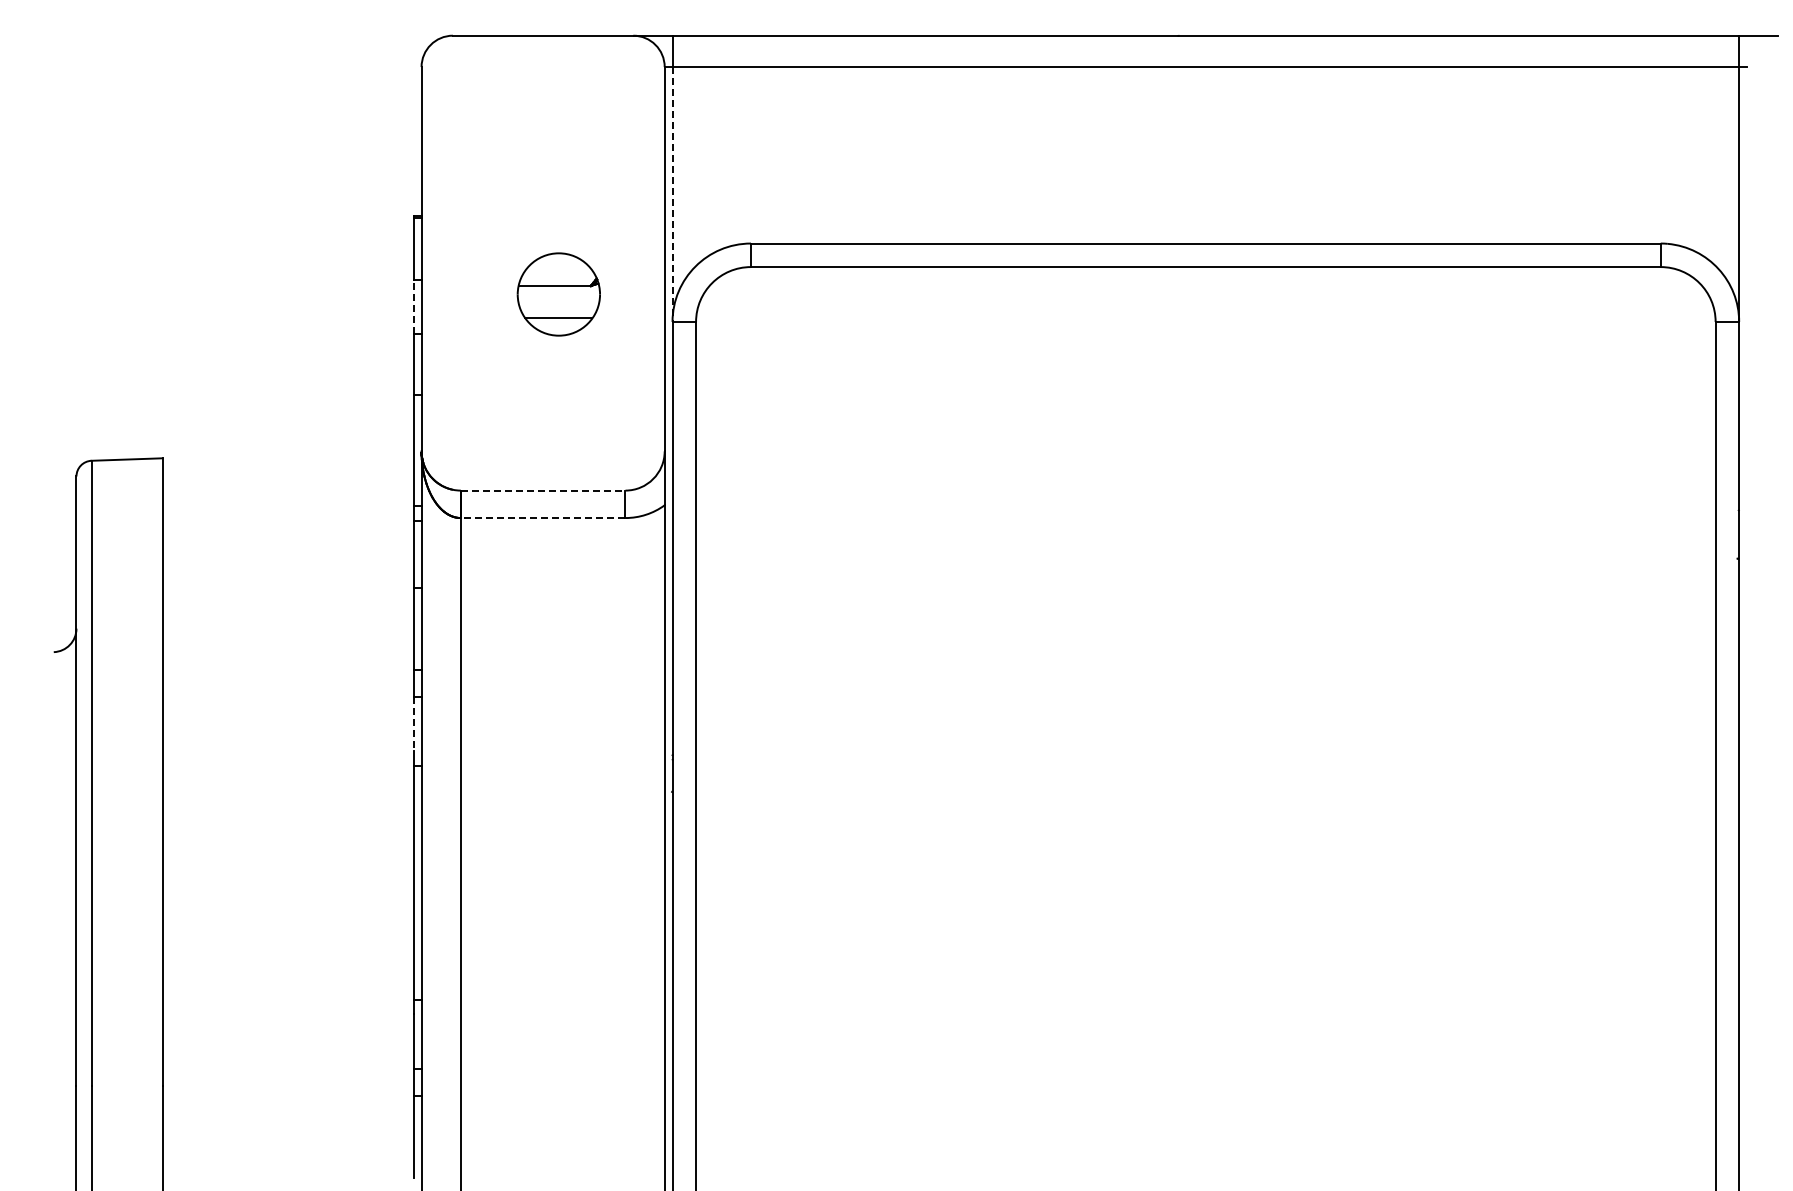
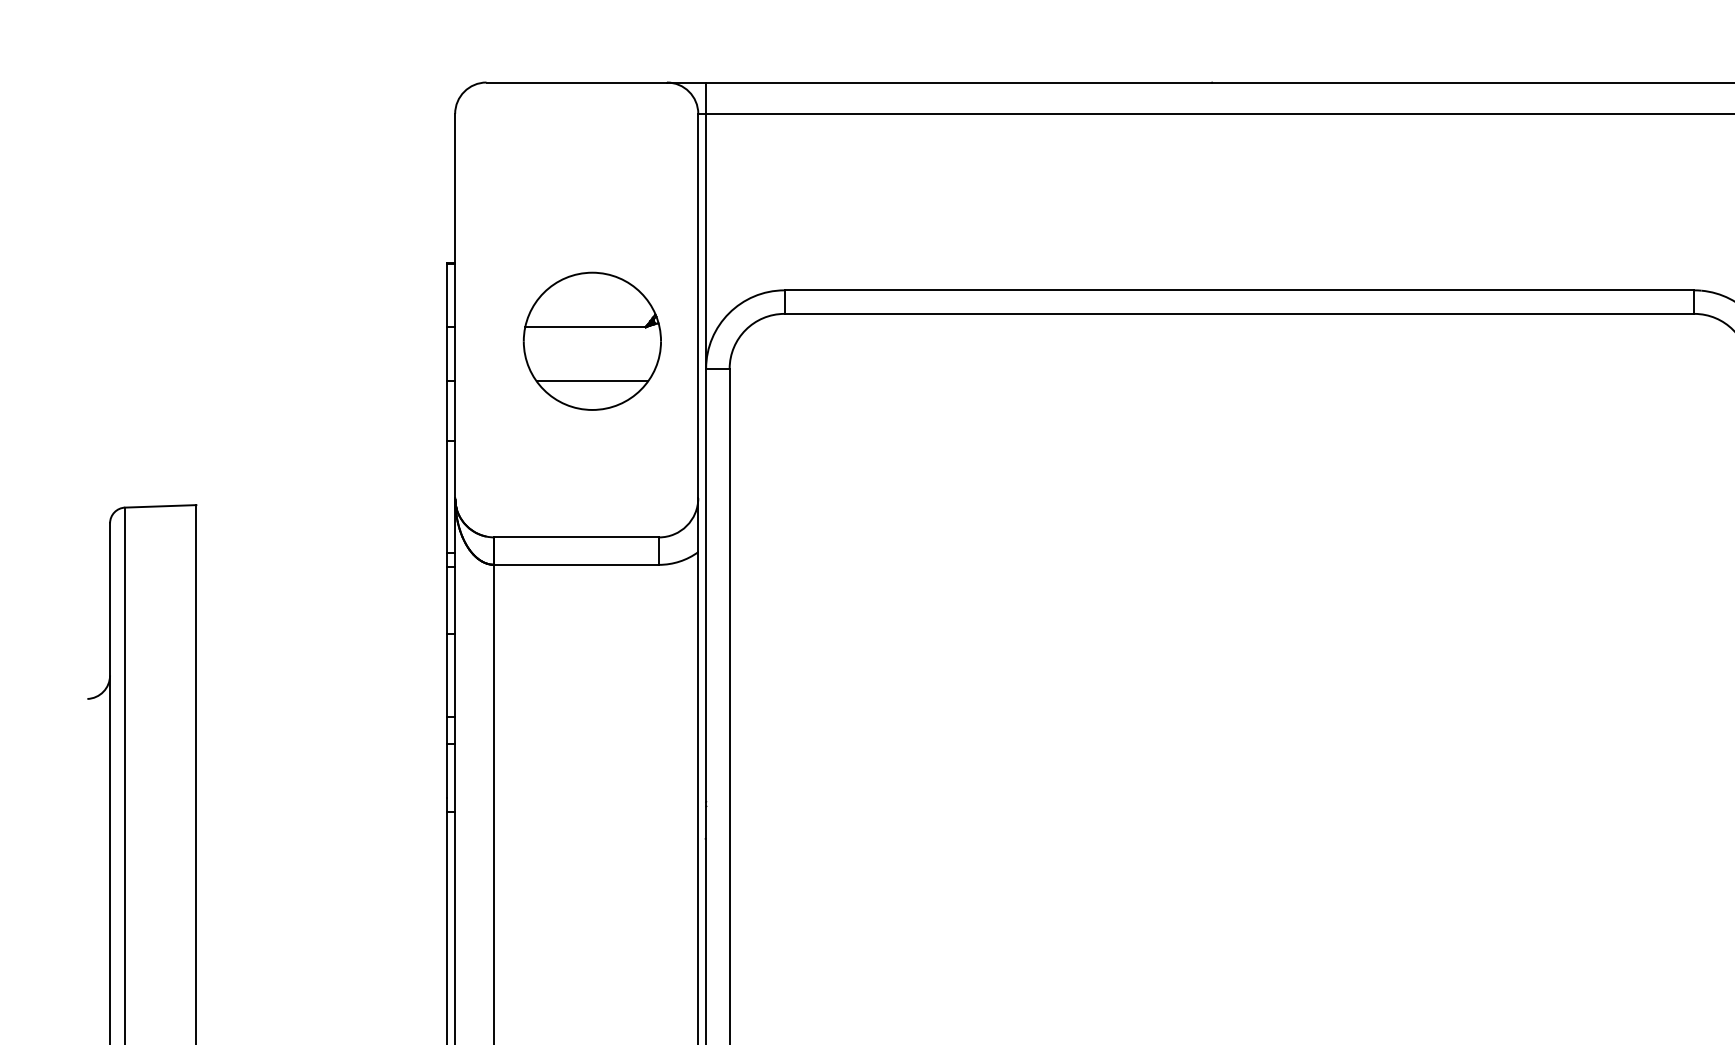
line: (672, 195) -> (706, 242), dashed -> solid
part: (558, 294) -> (592, 341), size x1.67
line: (413, 306) -> (447, 353), dashed -> solid
line: (543, 490) -> (577, 537), dashed -> solid
line: (542, 518) -> (576, 565), dashed -> solid
line: (413, 724) -> (447, 771), dashed -> solid

